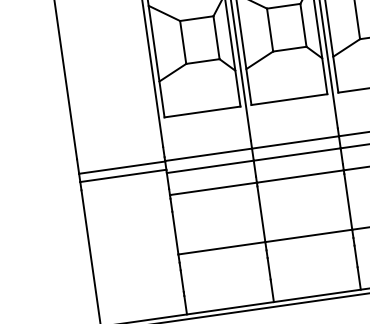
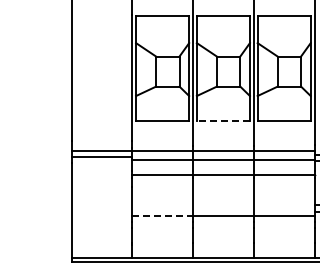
line: (289, 100) -> (223, 121), solid -> dashed
line: (223, 248) -> (163, 216), solid -> dashed

